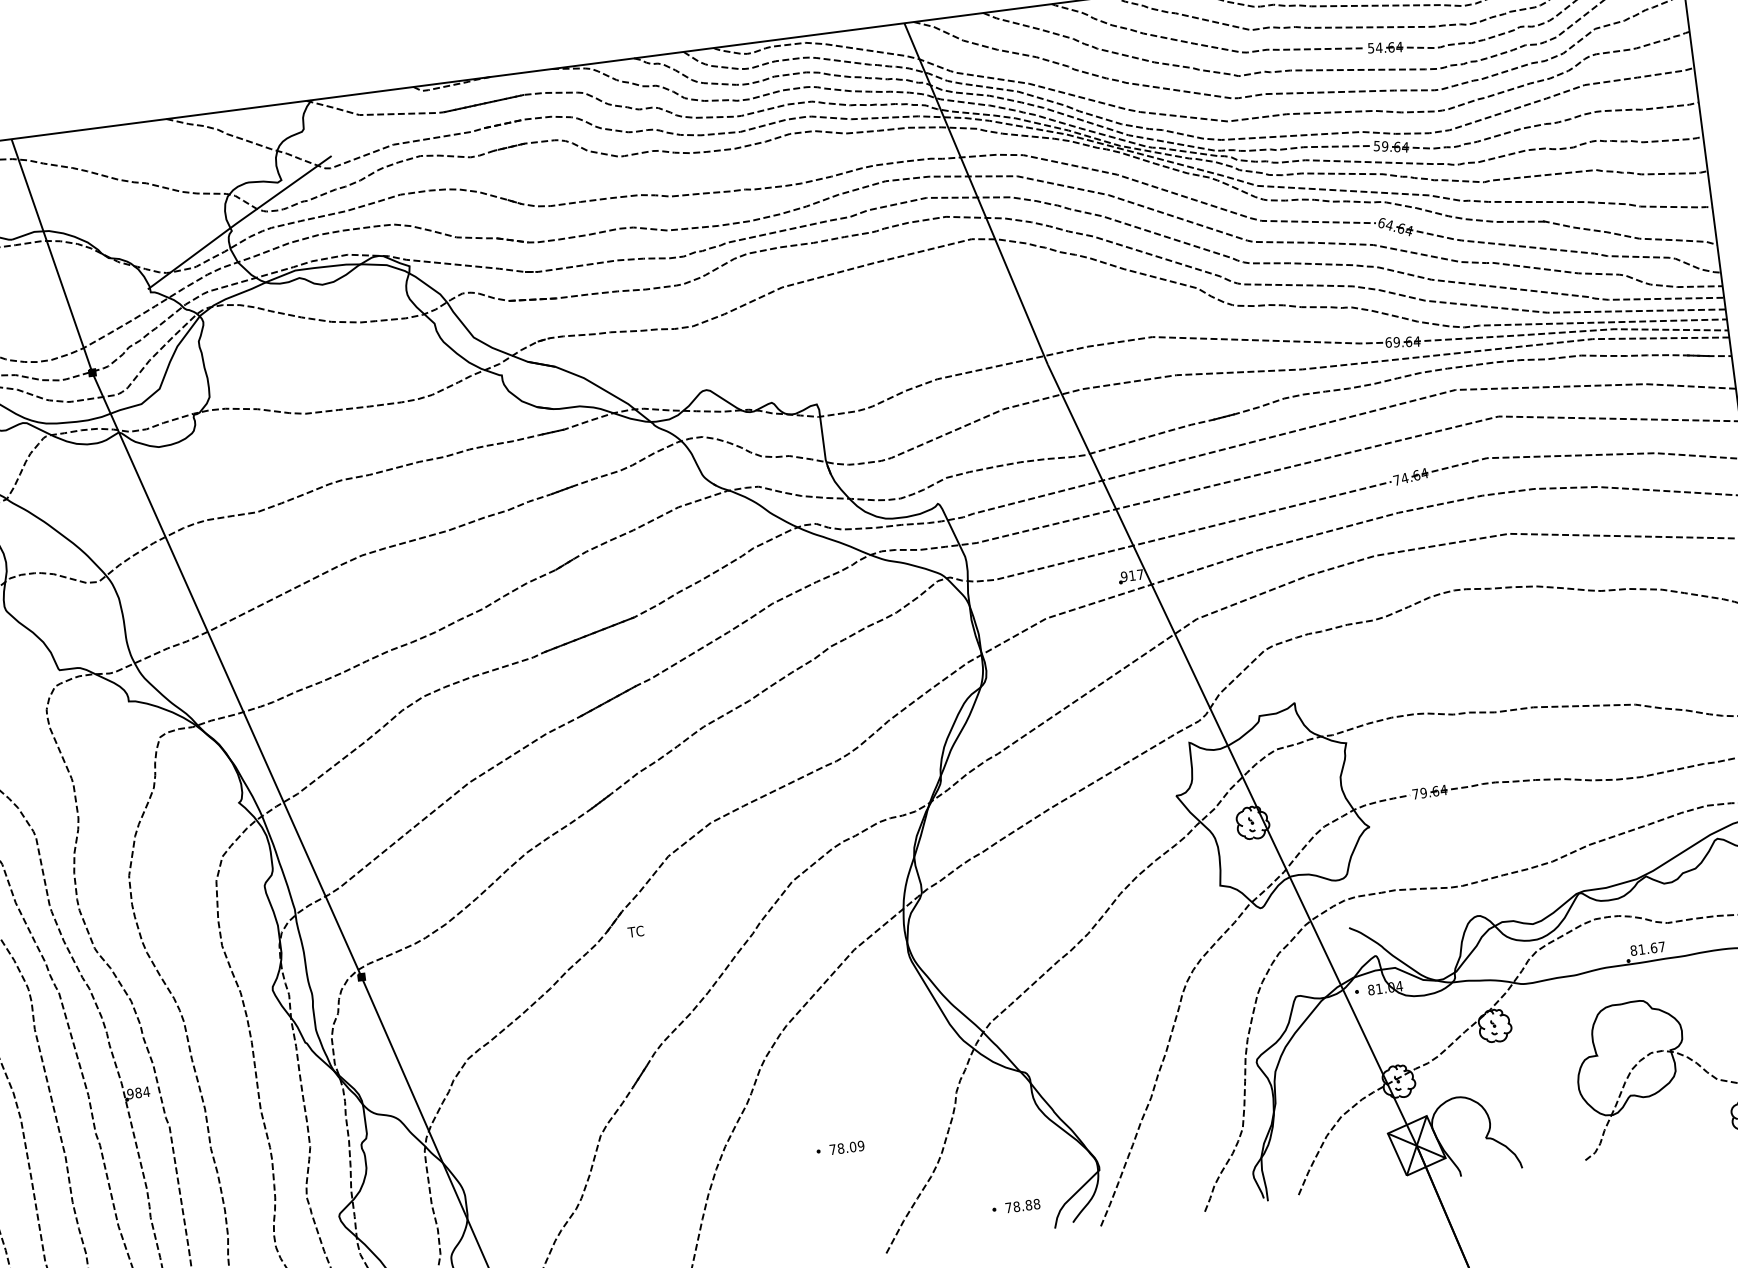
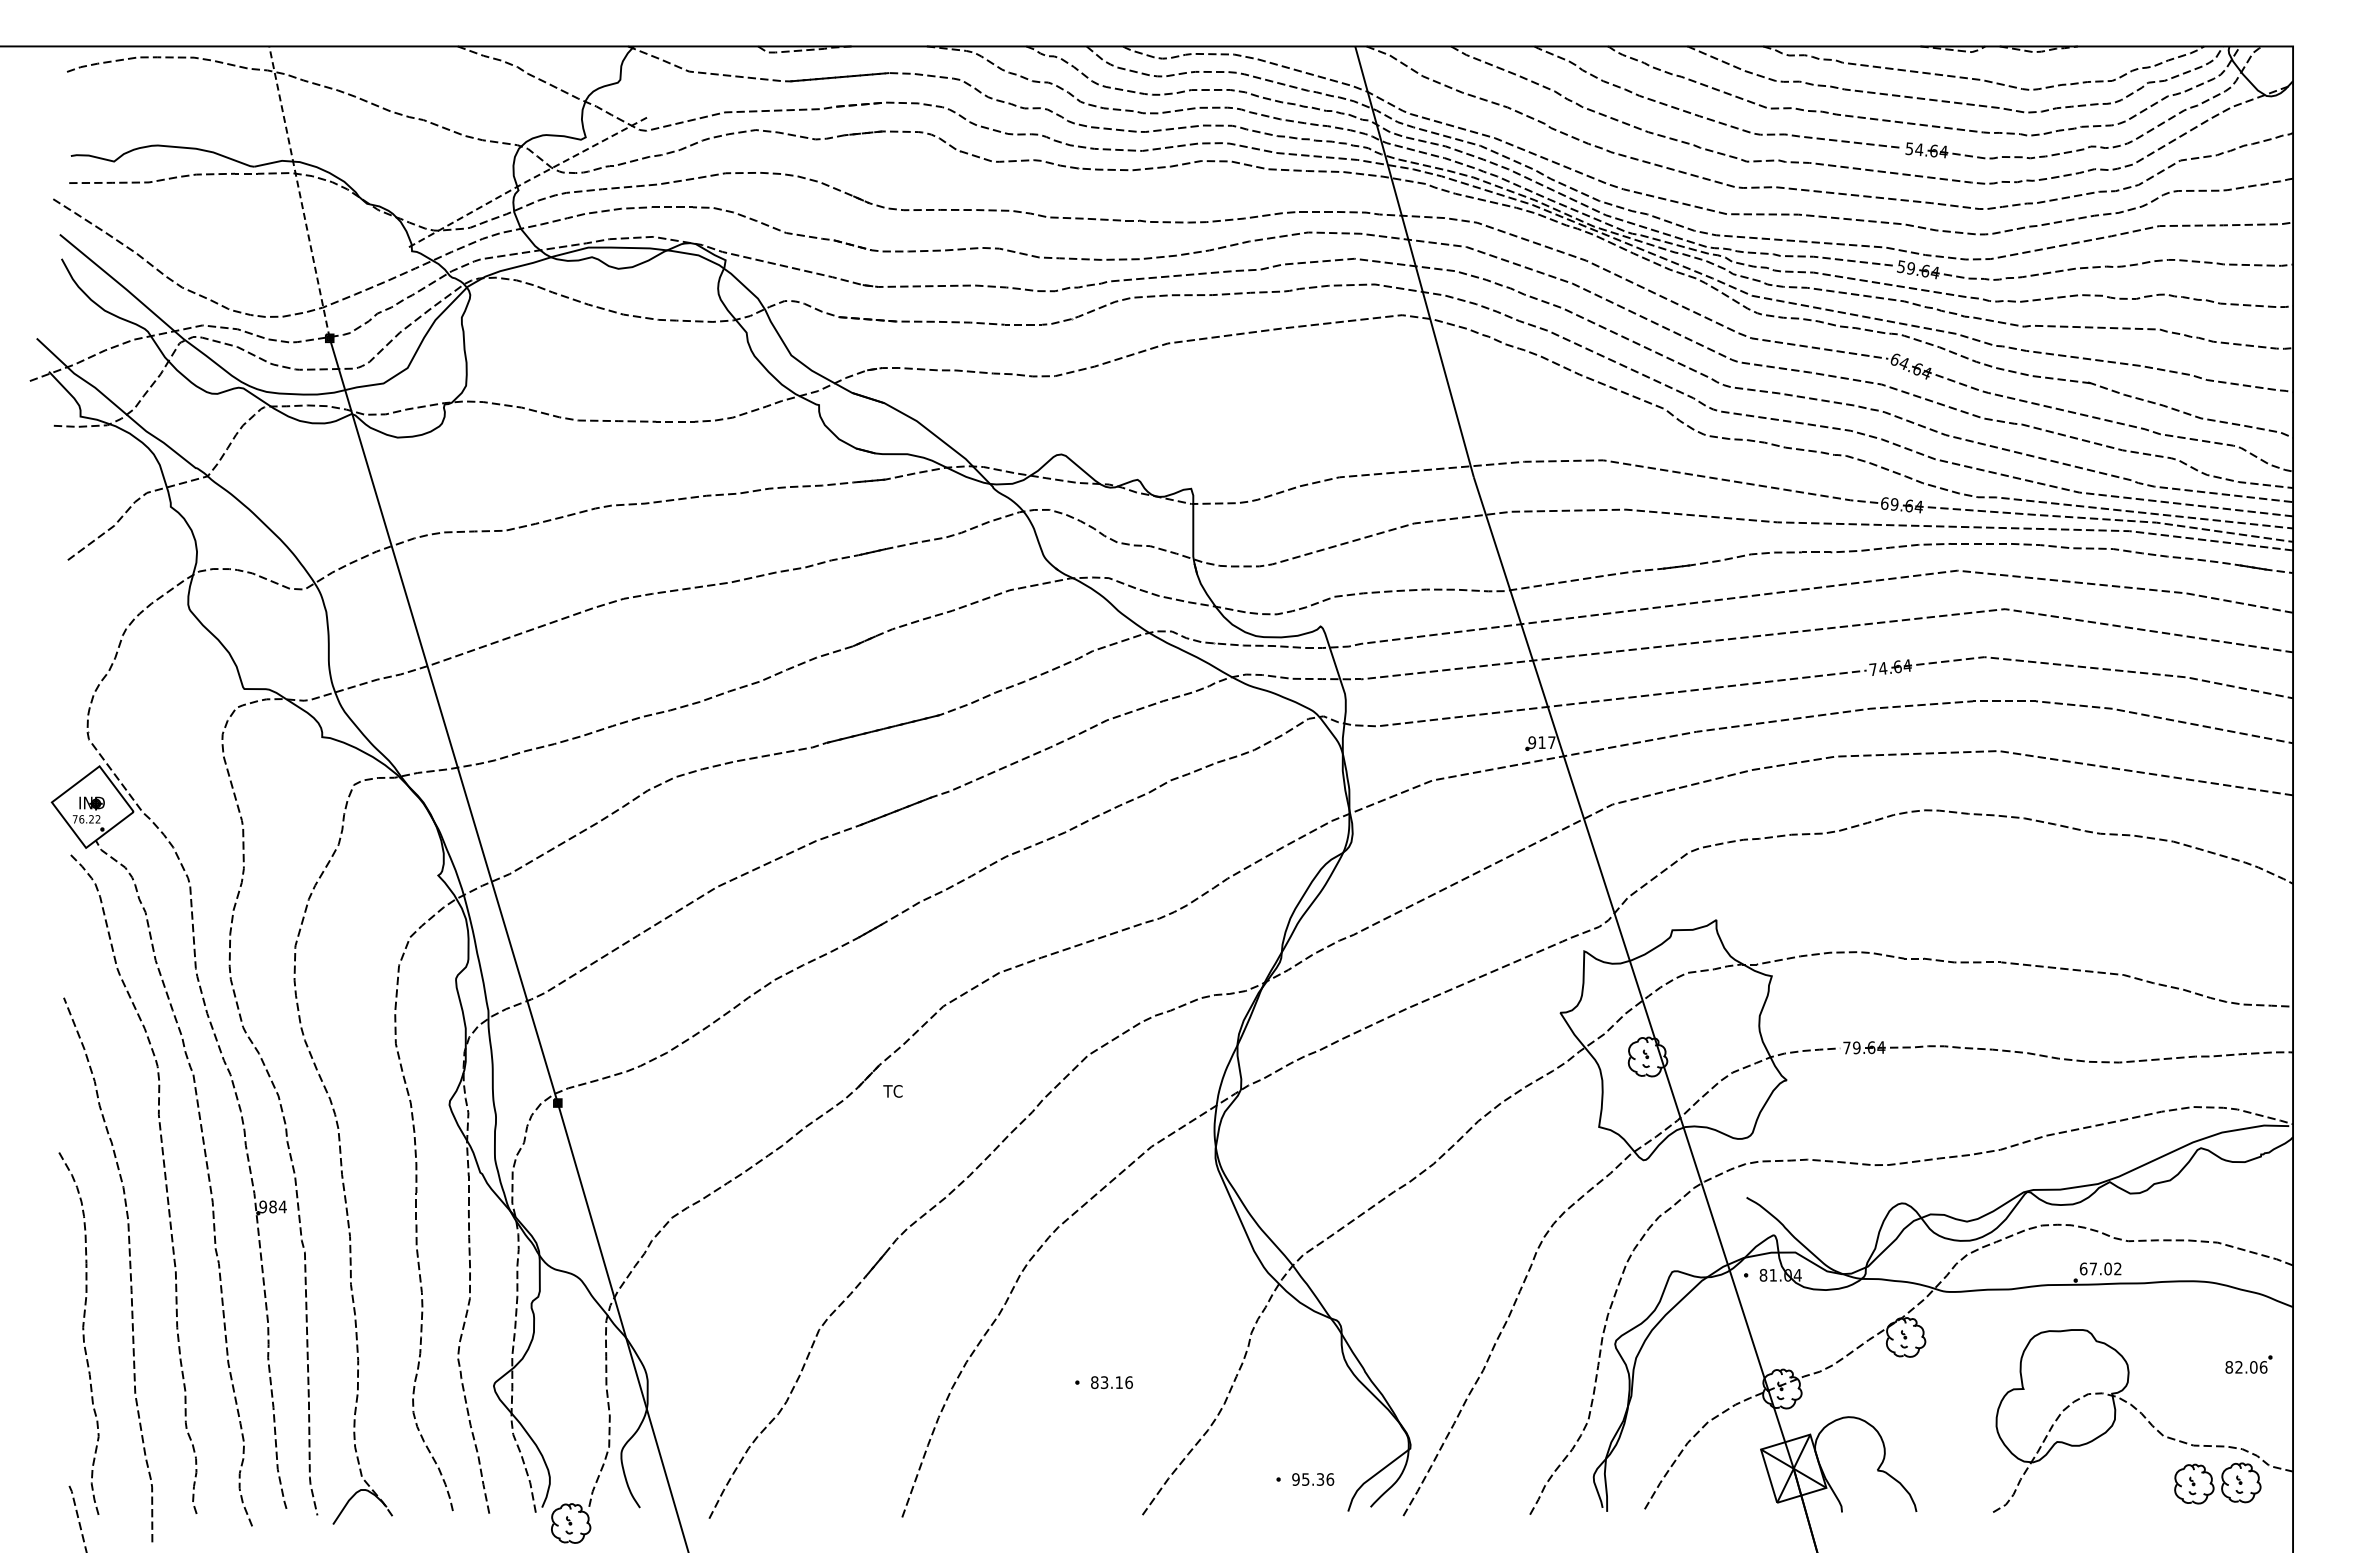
line: (238, 221) -> (528, 180), solid -> dashed
line: (51, 255) -> (299, 191), solid -> dashed
text: (1647, 948) -> (2100, 1268), 81.67 -> 67.02
text: (846, 1147) -> (1111, 1382), 78.09 -> 83.16
text: (1023, 1205) -> (1313, 1479), 78.88 -> 95.36

